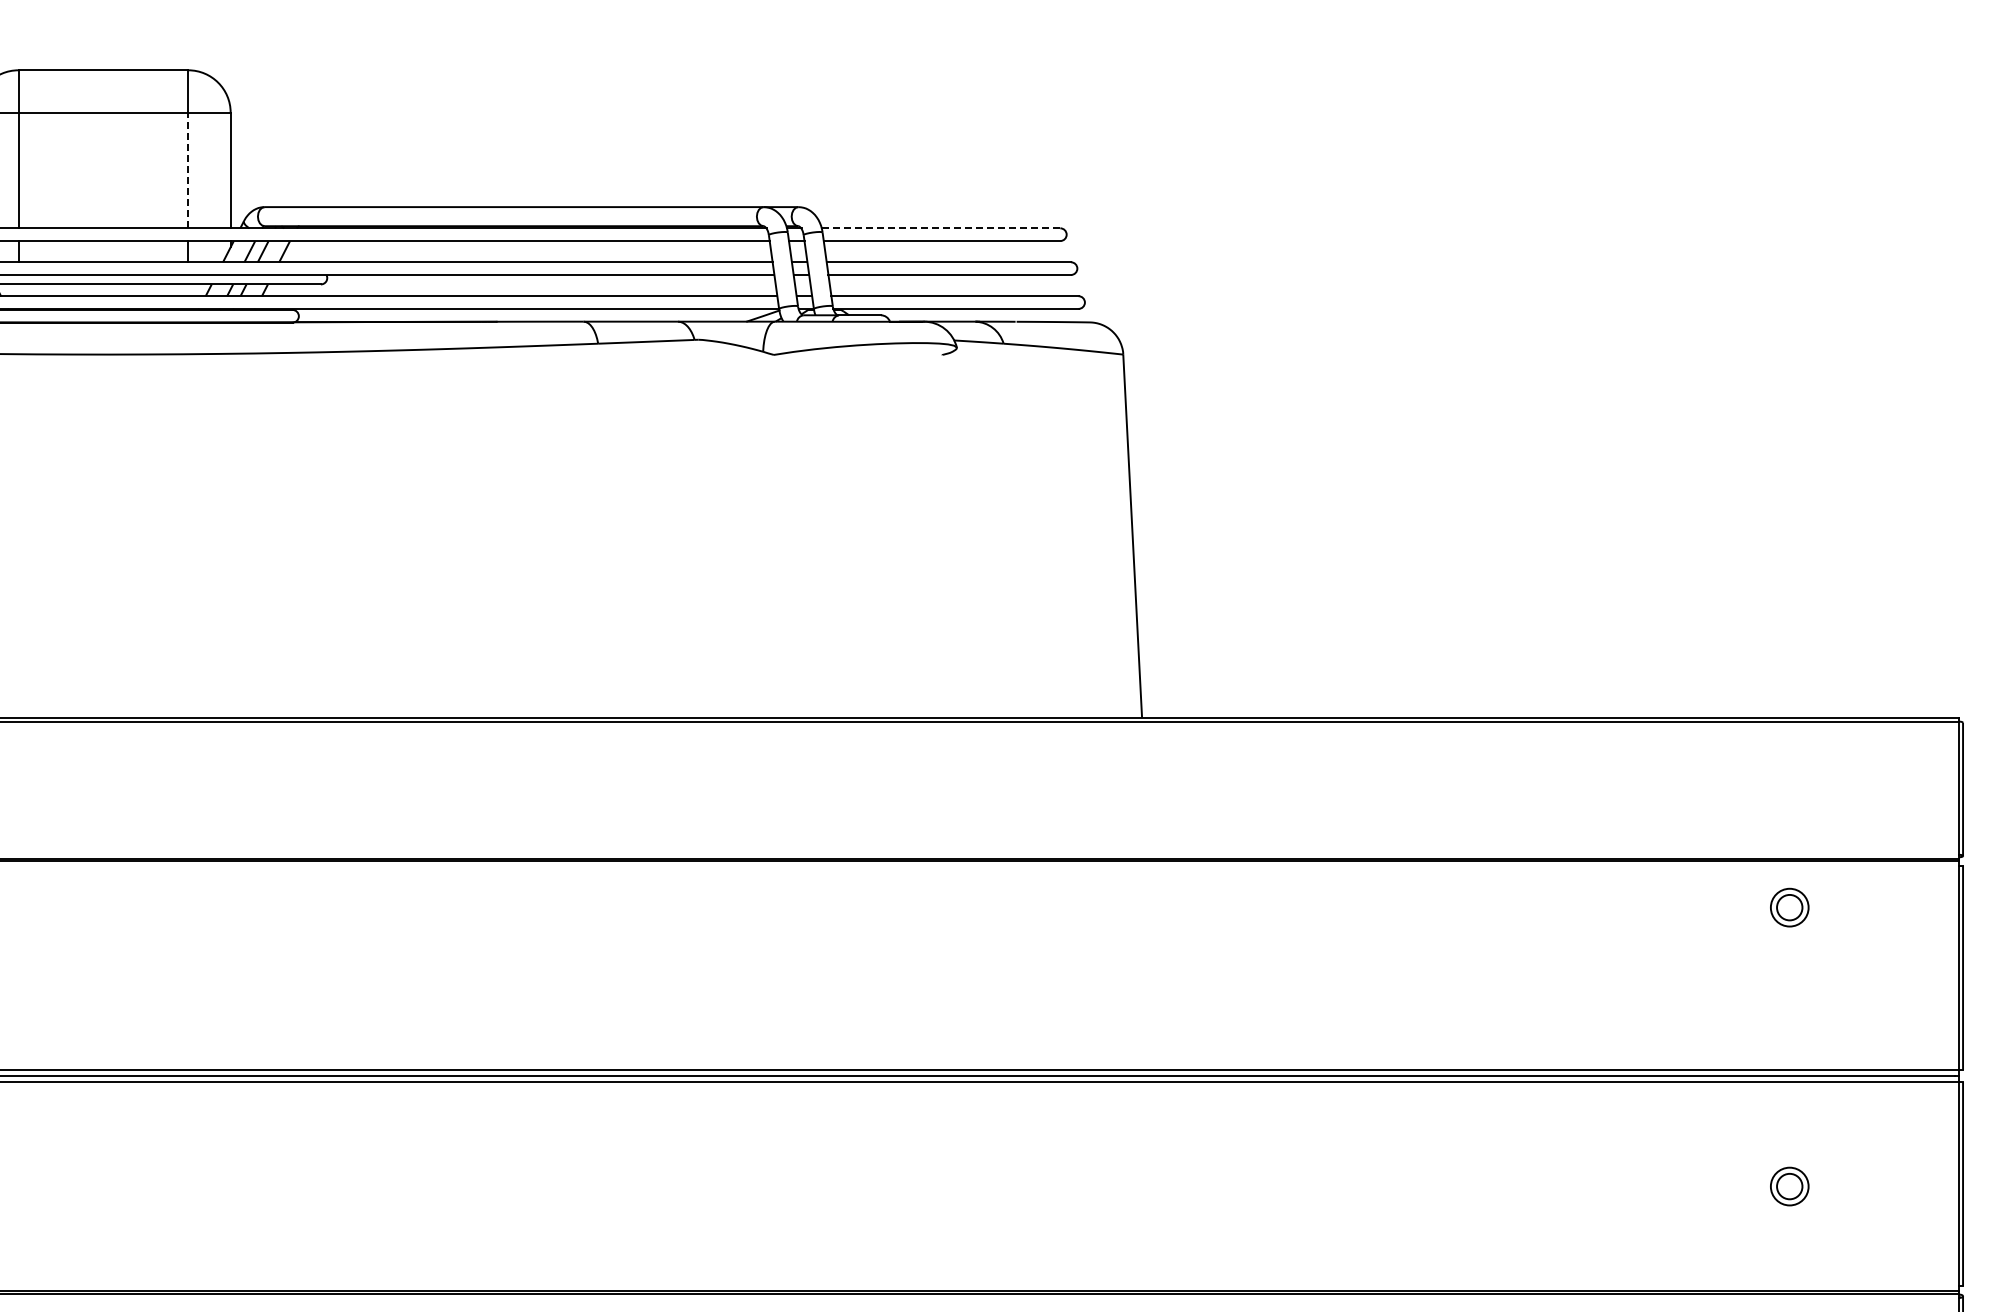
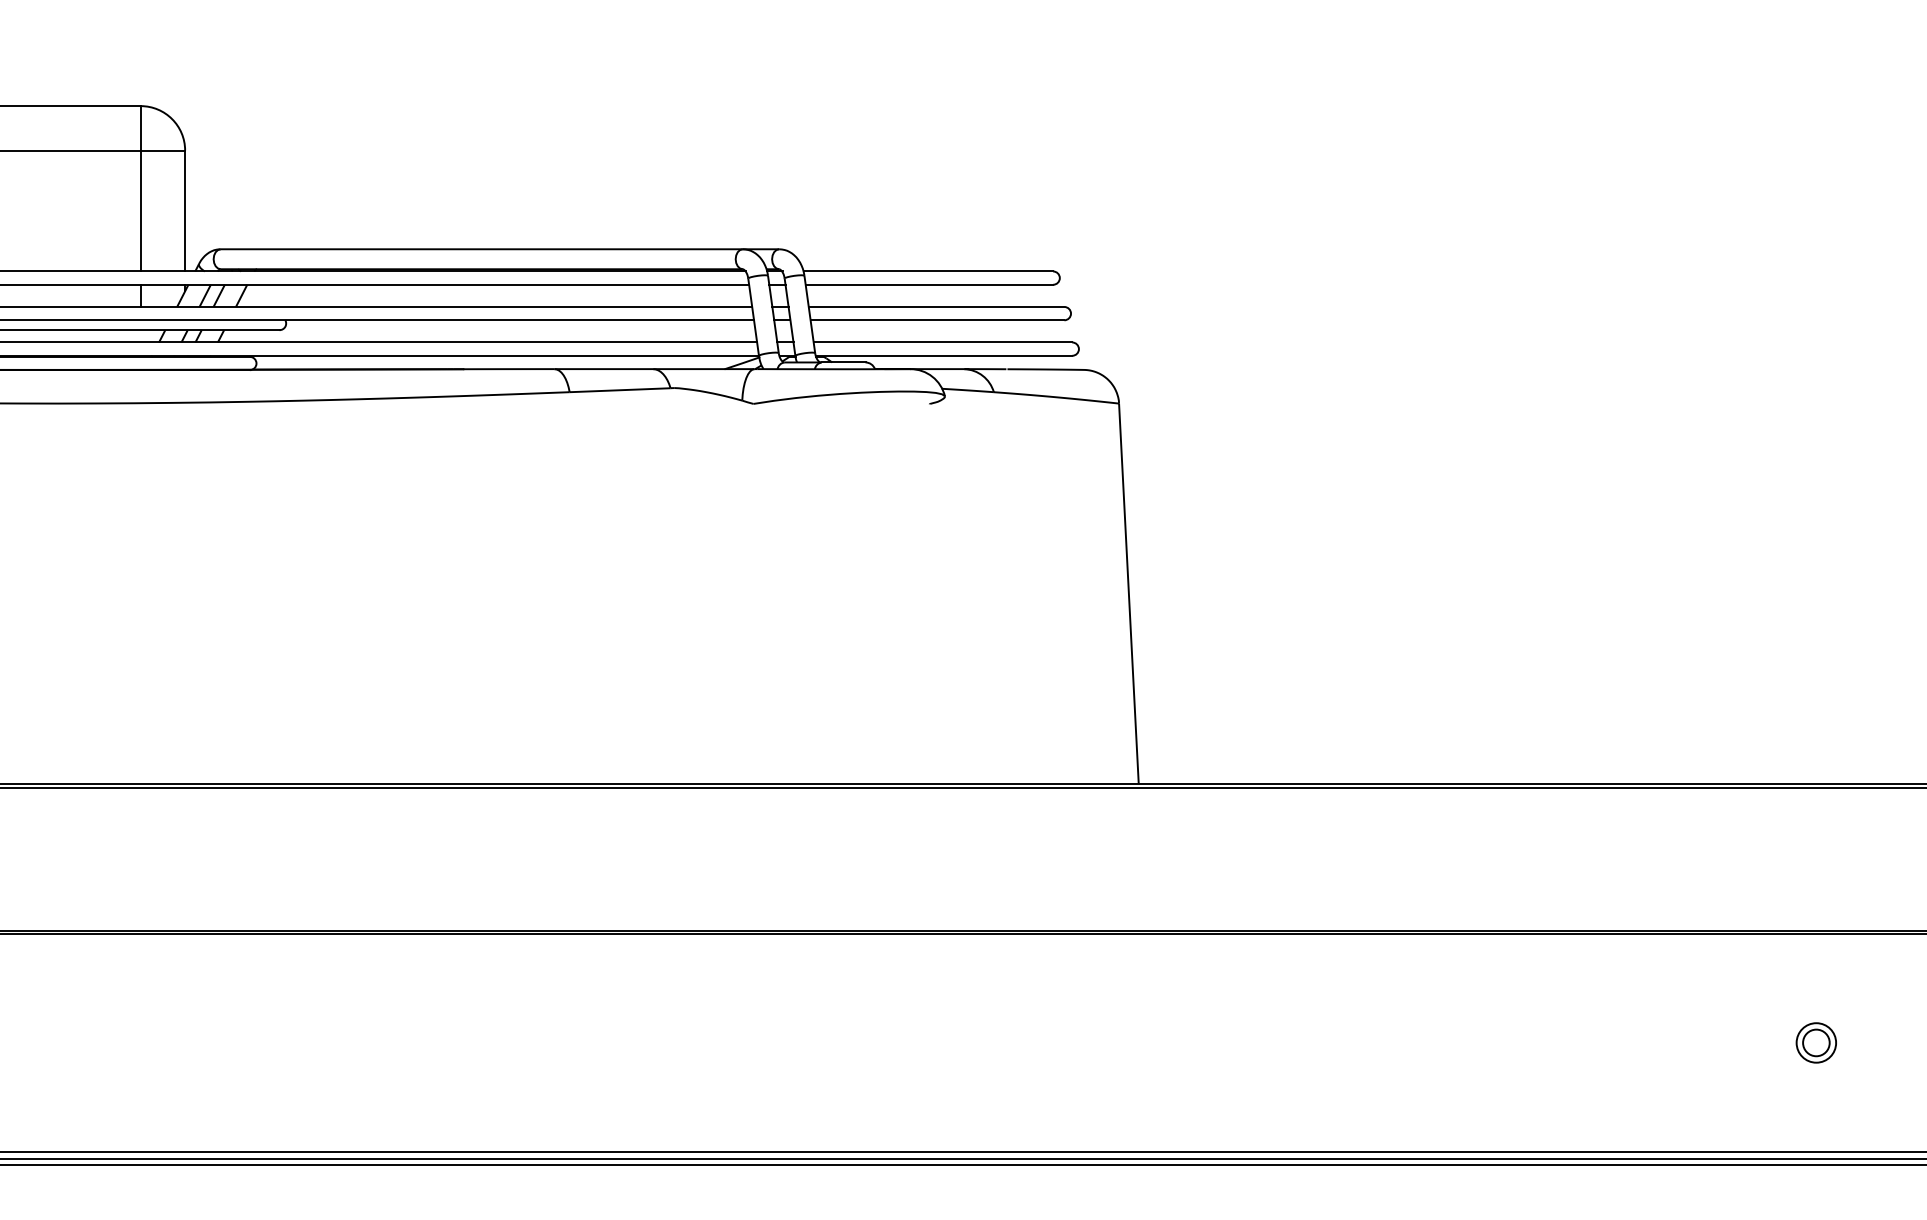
line: (188, 170) -> (141, 210), dashed -> solid
line: (940, 228) -> (927, 271), dashed -> solid
part: (1789, 907) -> (1816, 1042), moved

